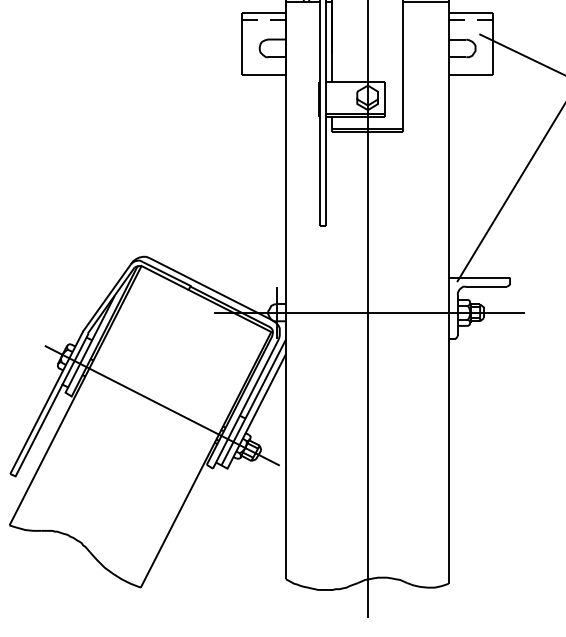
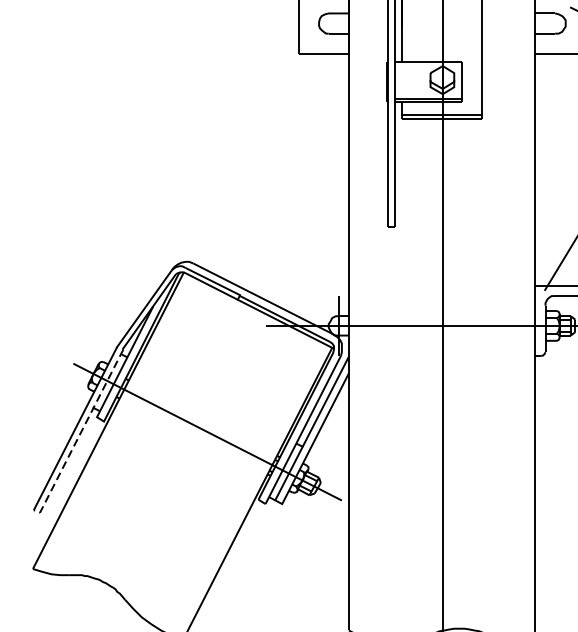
line: (50, 408) -> (79, 435), solid -> dashed

